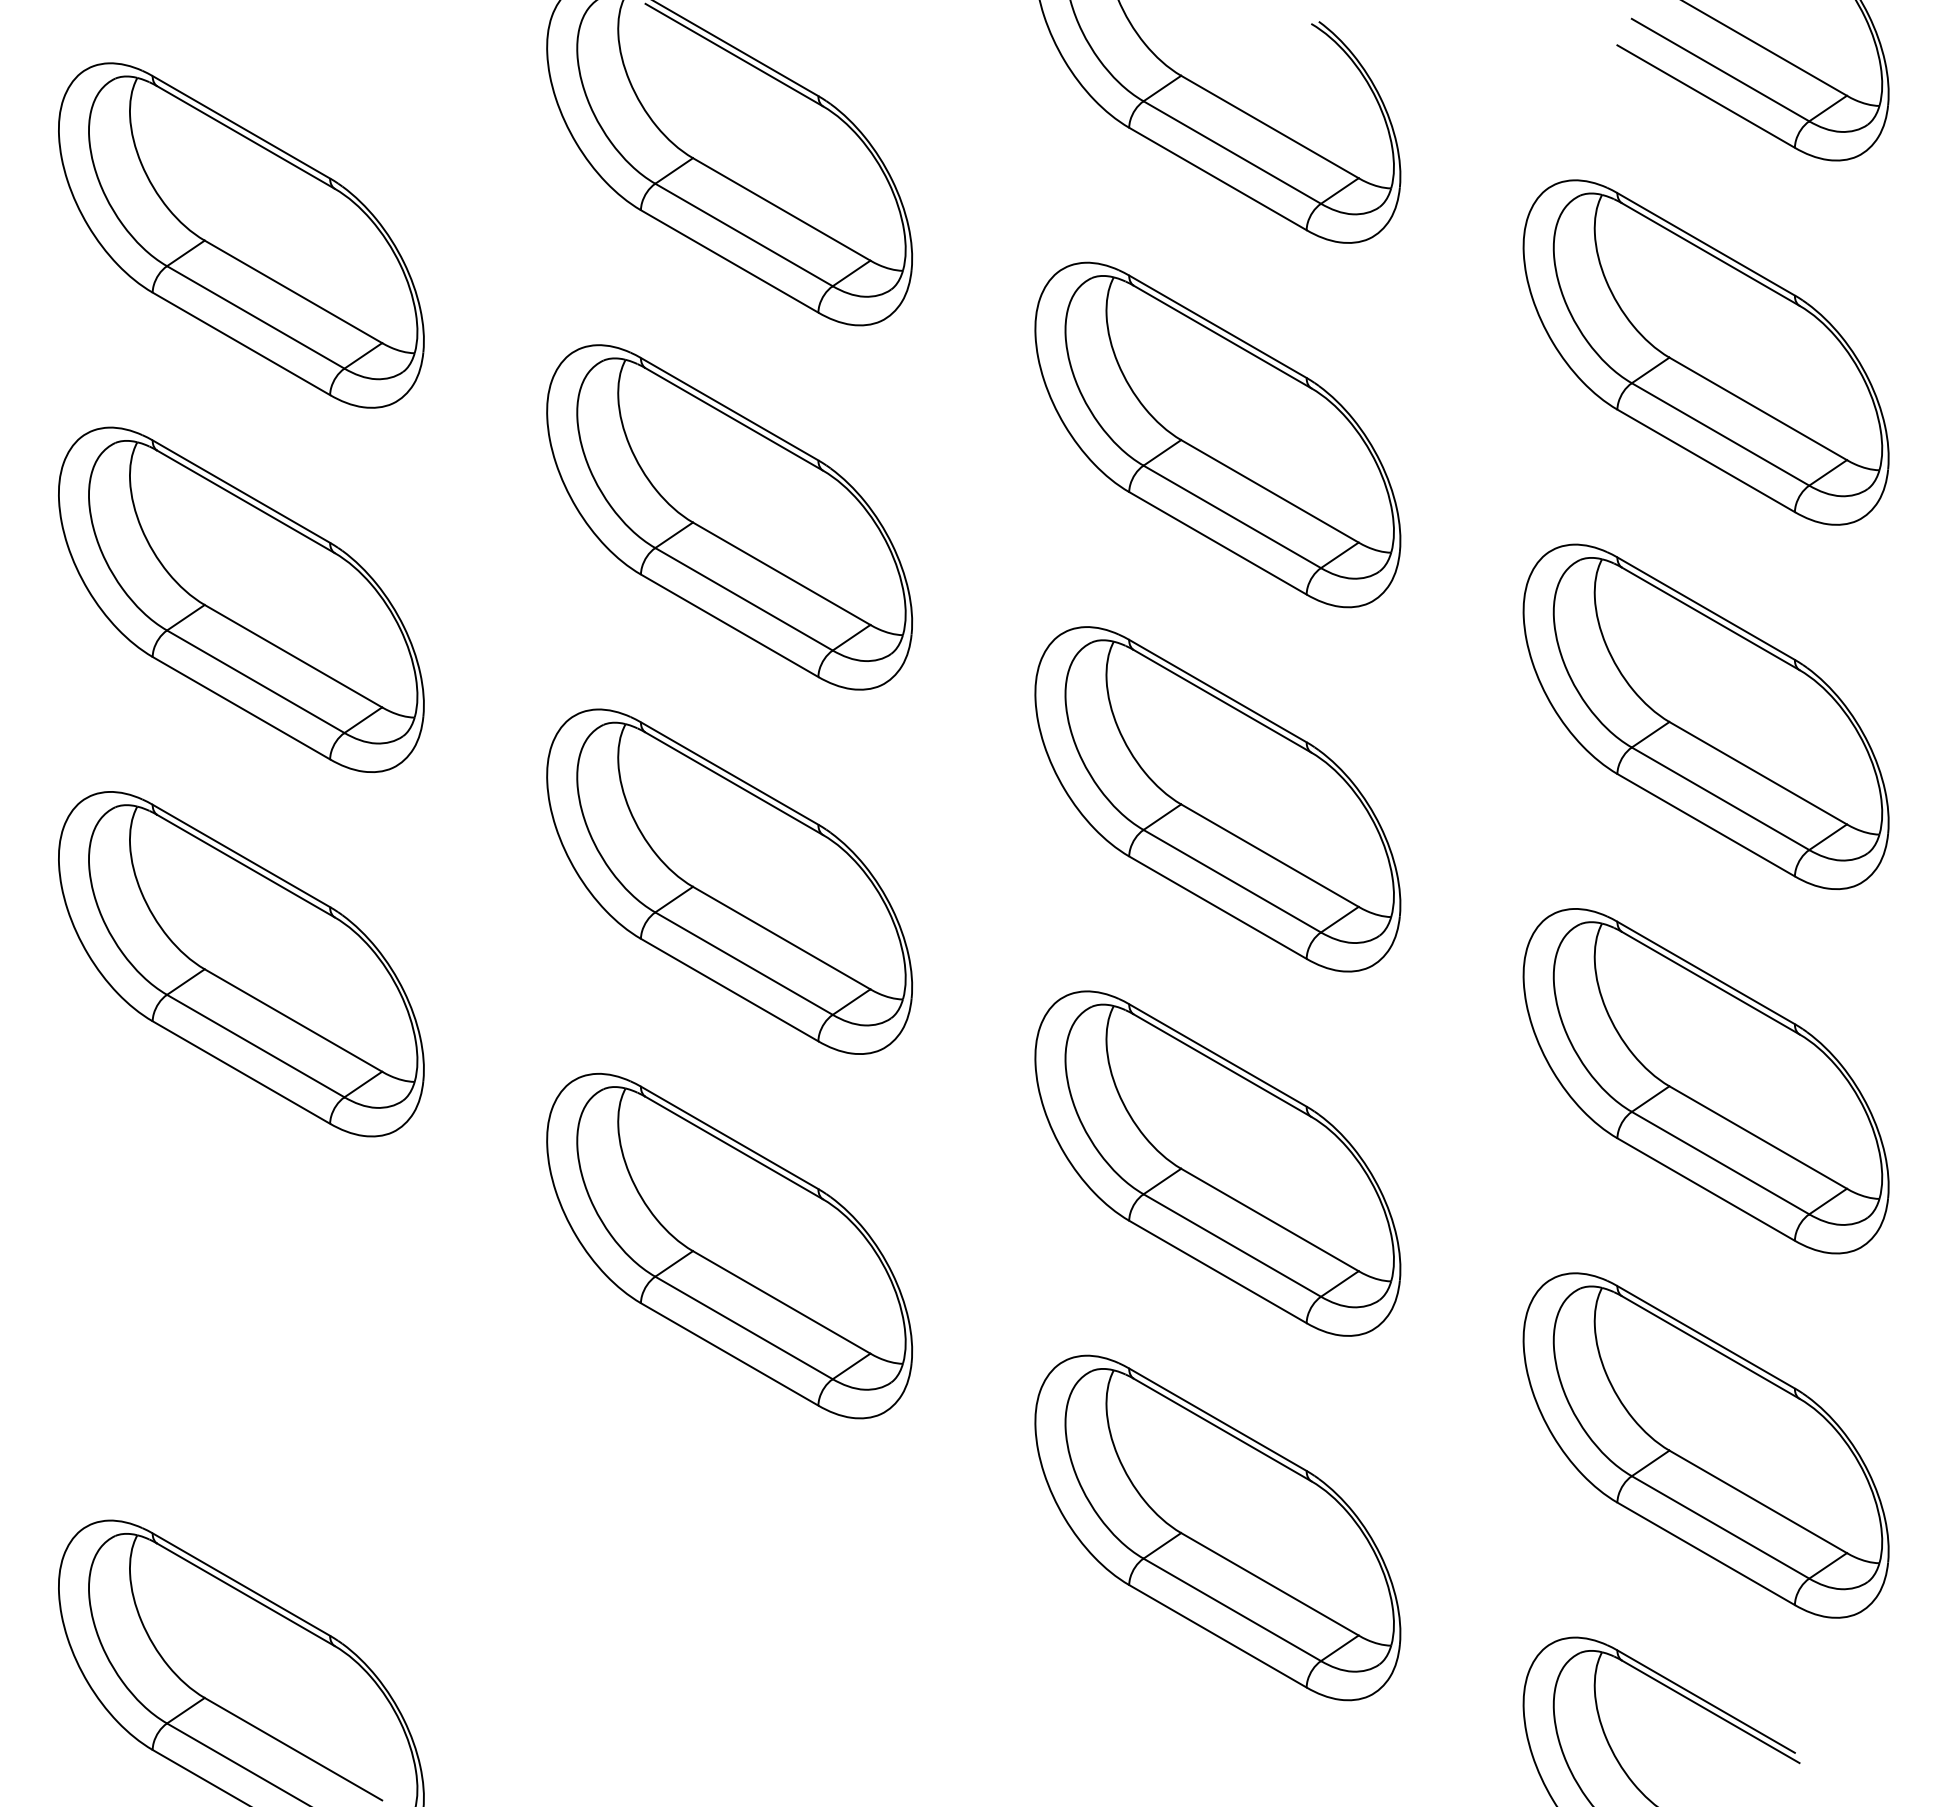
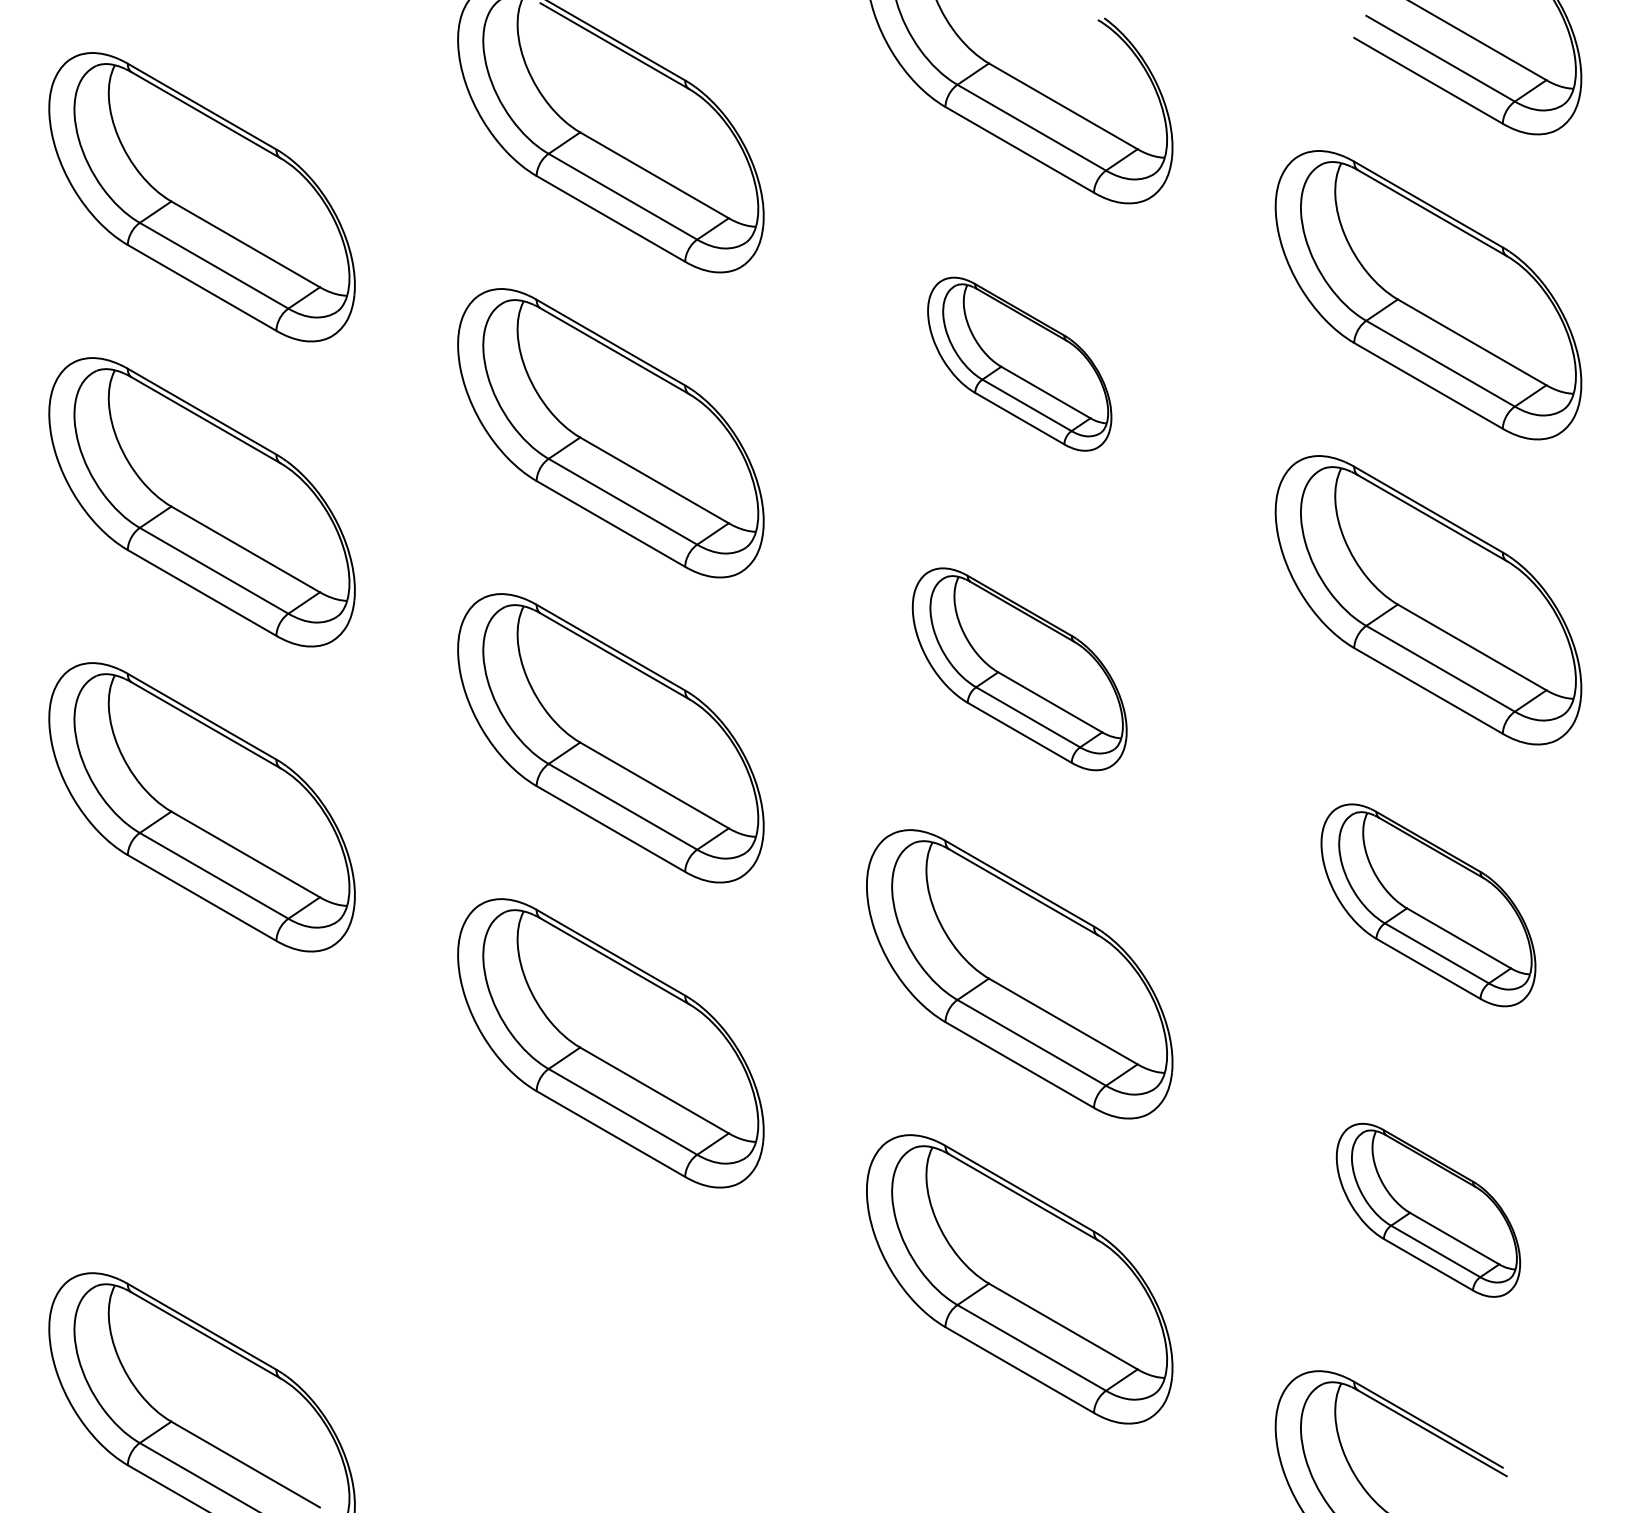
part: (1217, 434) -> (1019, 363), size x0.6
part: (1217, 799) -> (1019, 669), size x0.7
part: (1705, 1081) -> (1427, 905), size x0.7
part: (1705, 1445) -> (1427, 1210), size x0.6

